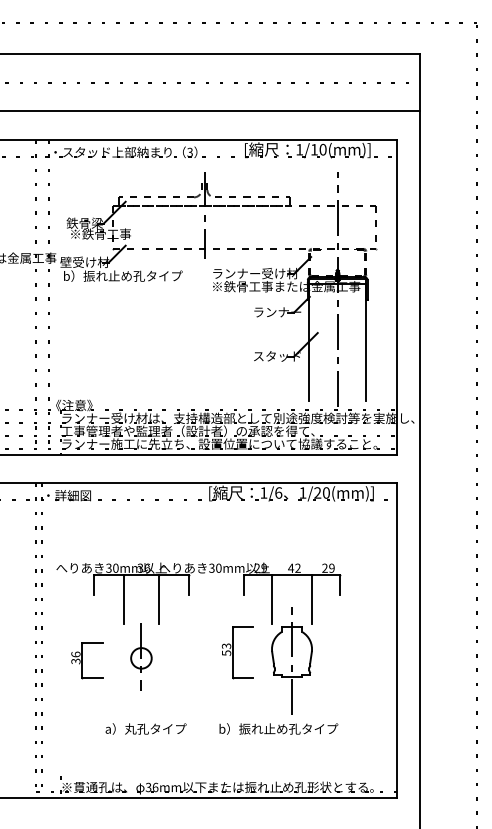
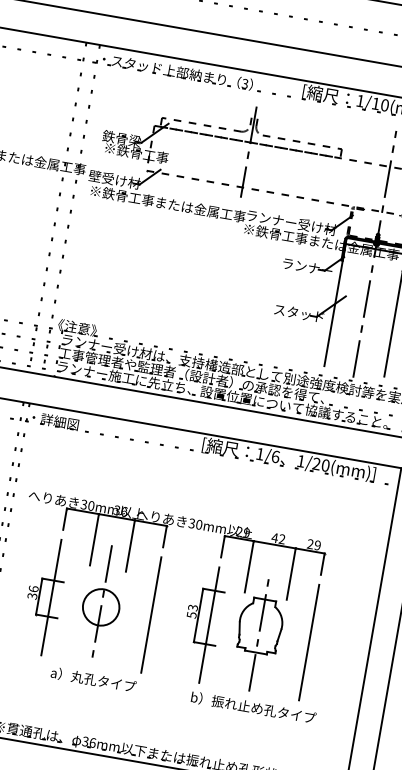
text: (137, 275) -> (167, 203), b）振れ止め孔タイプ -> ※鉄骨工事または金属工事
part: (141, 654) -> (102, 600), size x1.67
line: (93, 659) -> (51, 597), added
line: (189, 659) -> (151, 615), added
line: (244, 659) -> (209, 625), added
line: (339, 659) -> (308, 642), added
text: (278, 728) -> (253, 707), moved

